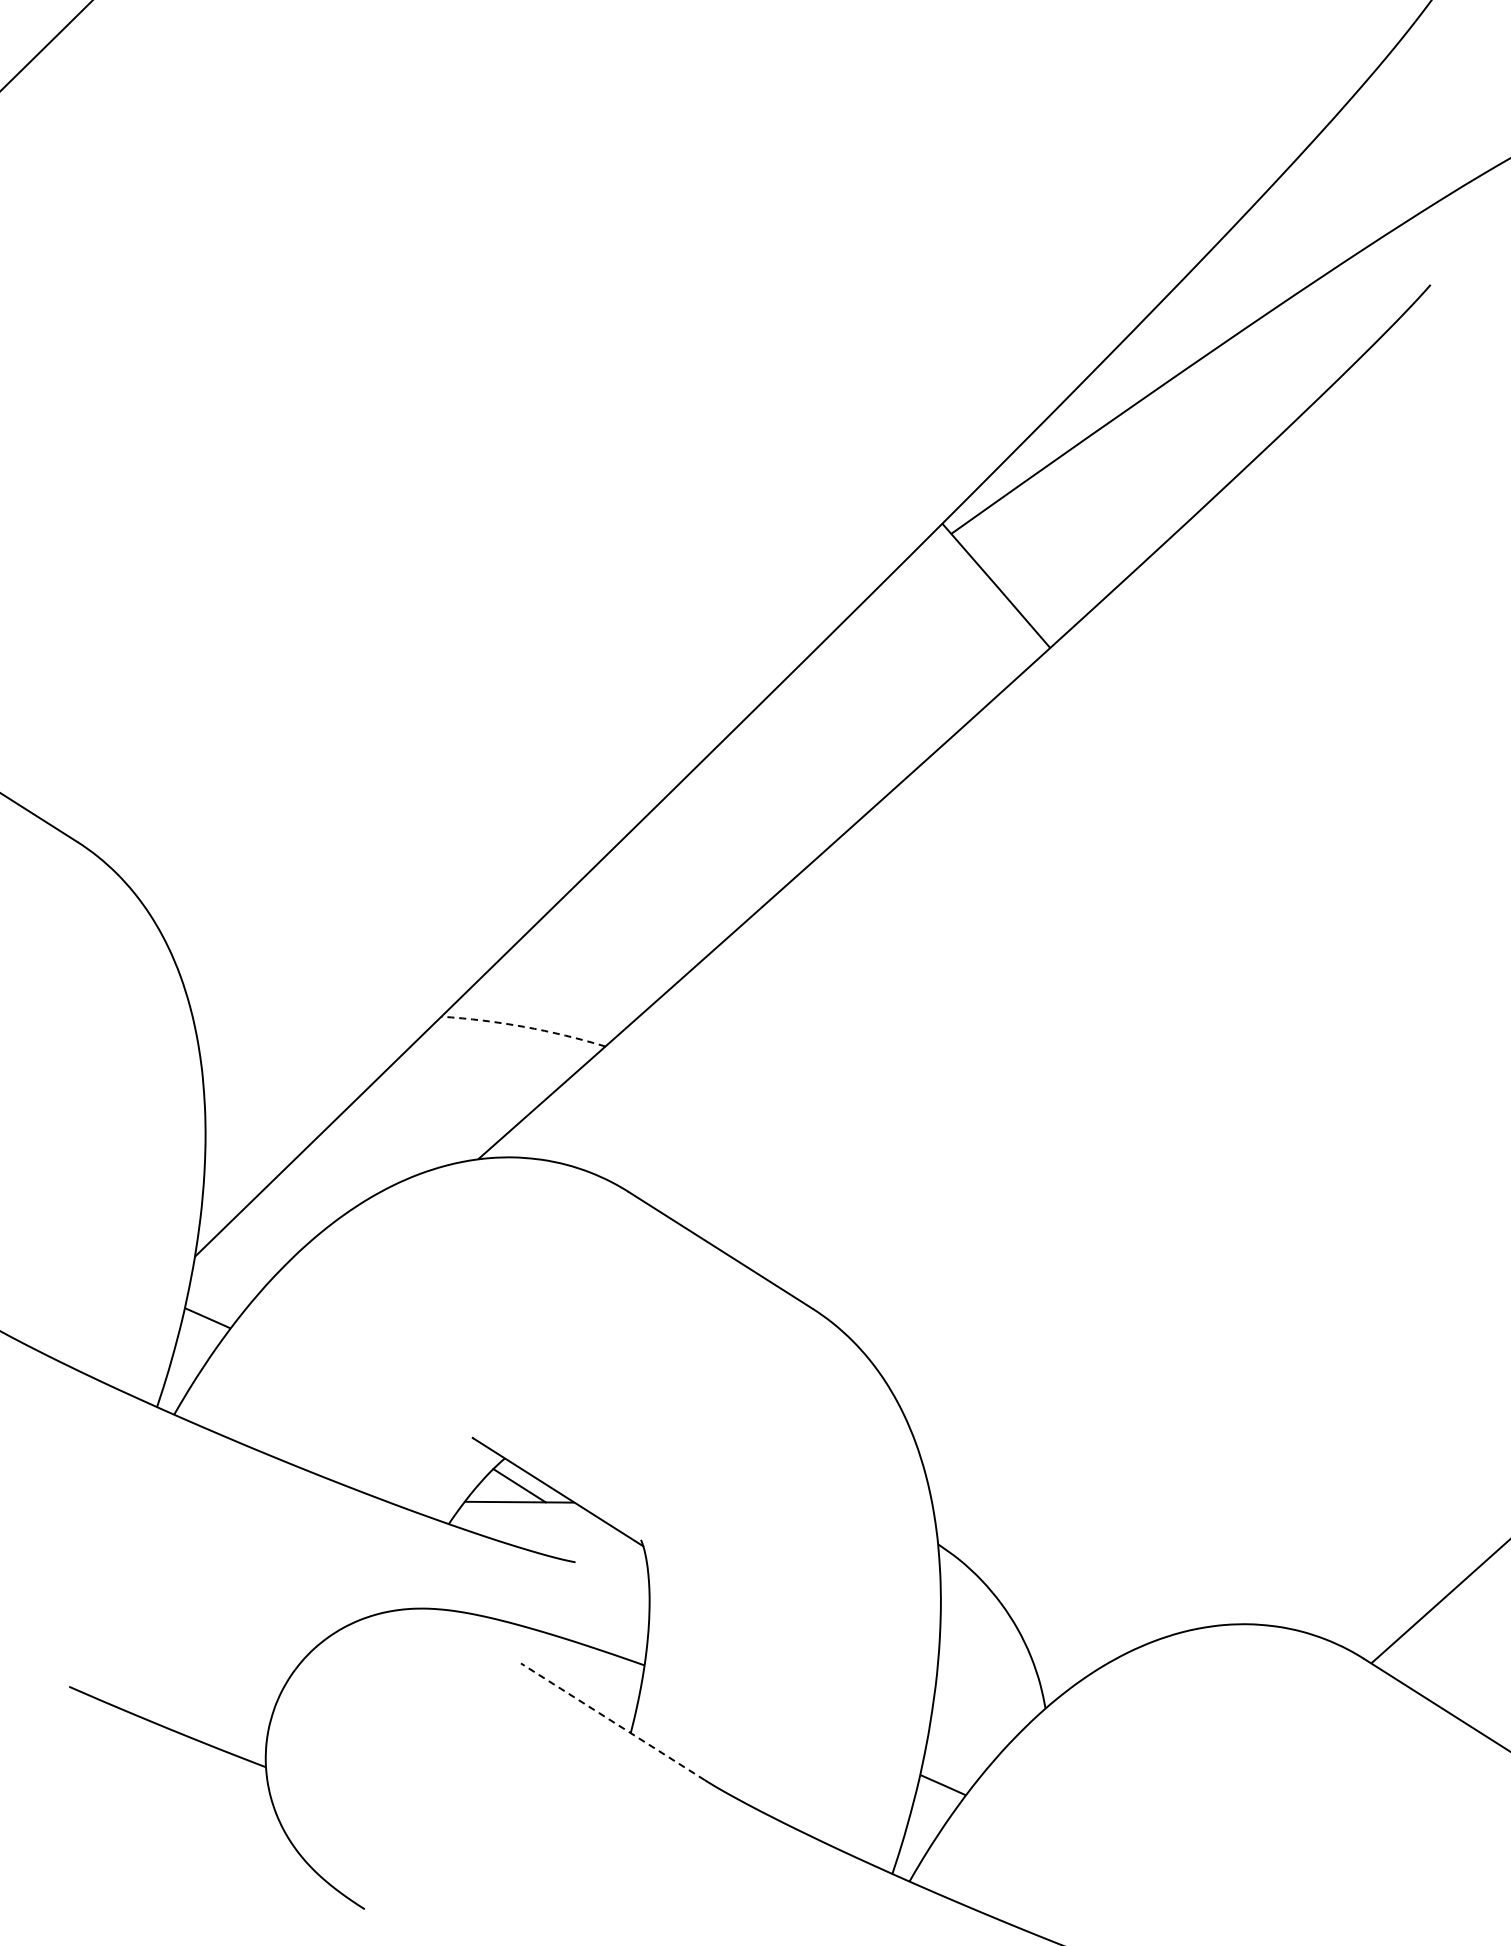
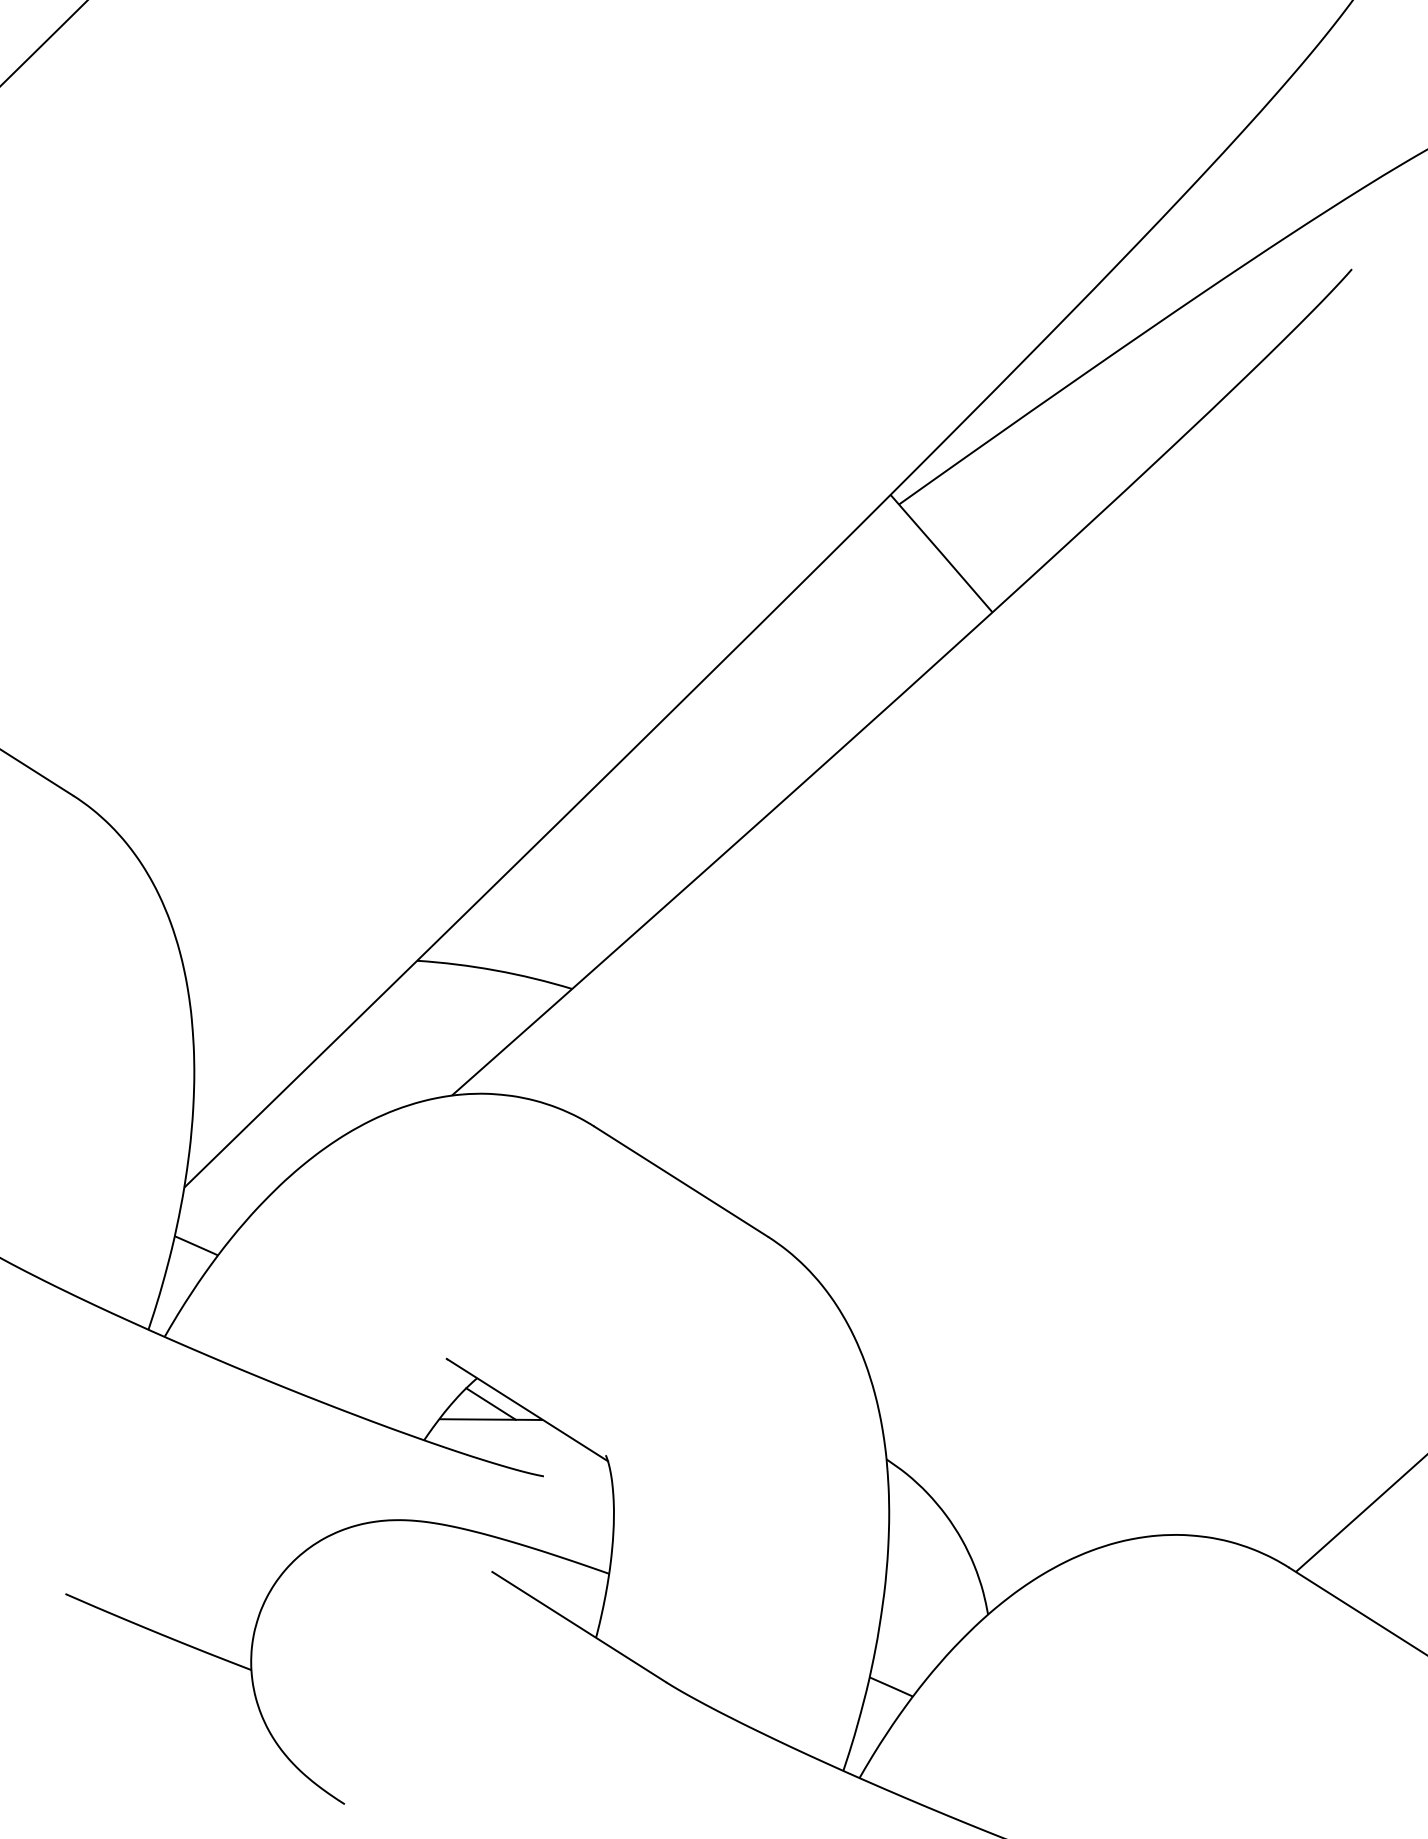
arc: (524, 1026) -> (495, 970), dashed -> solid
line: (612, 1721) -> (578, 1626), dashed -> solid

